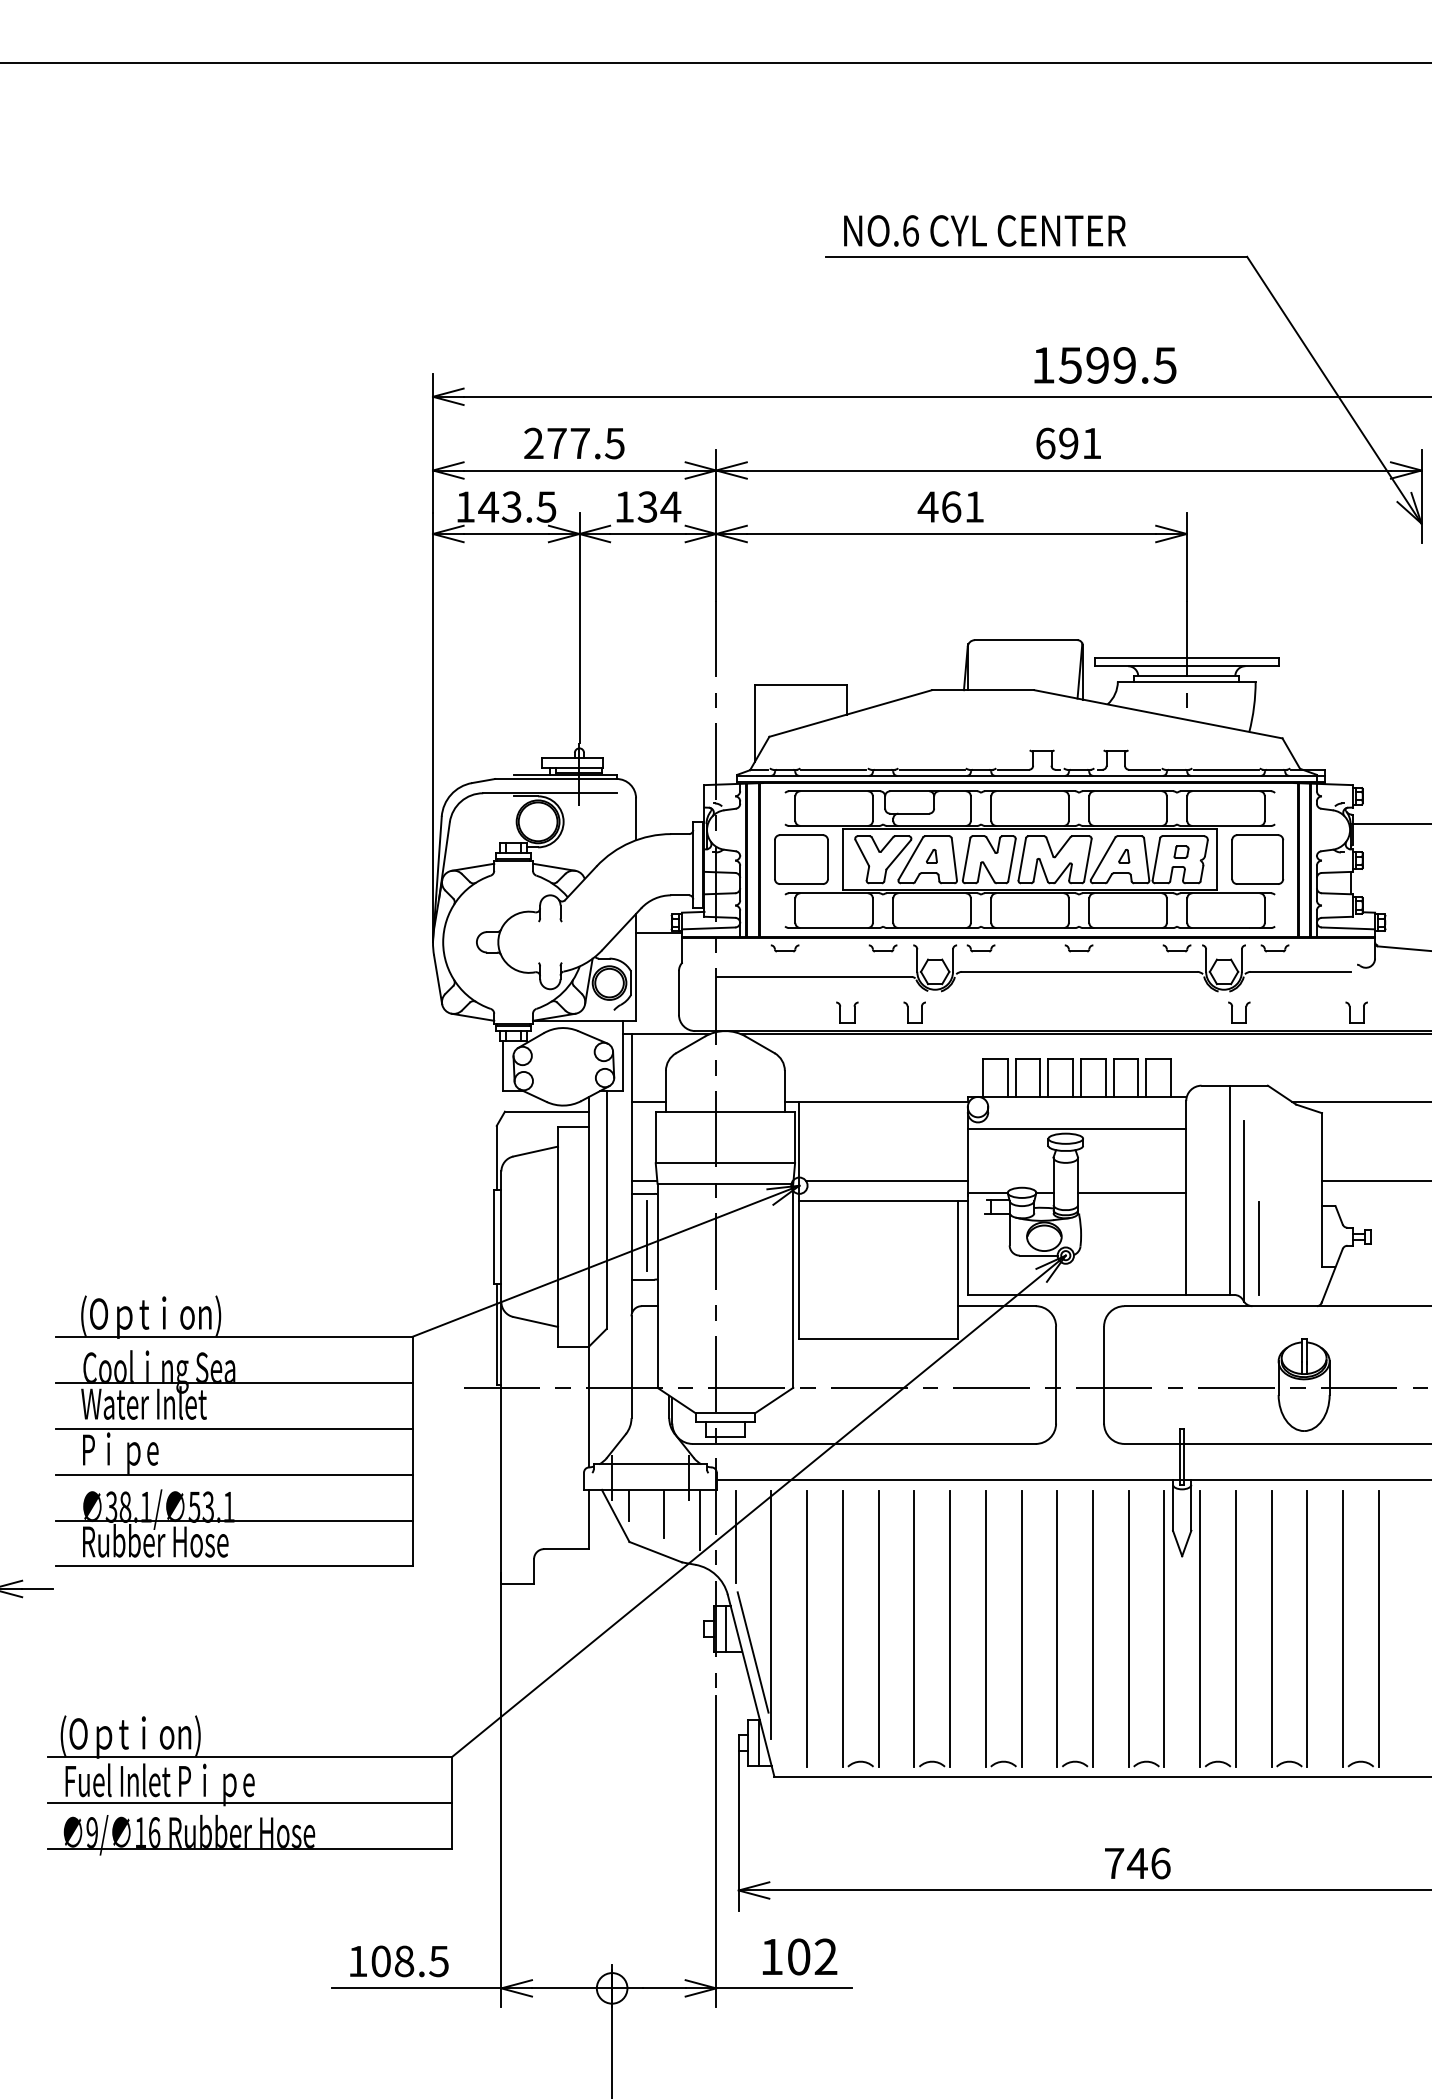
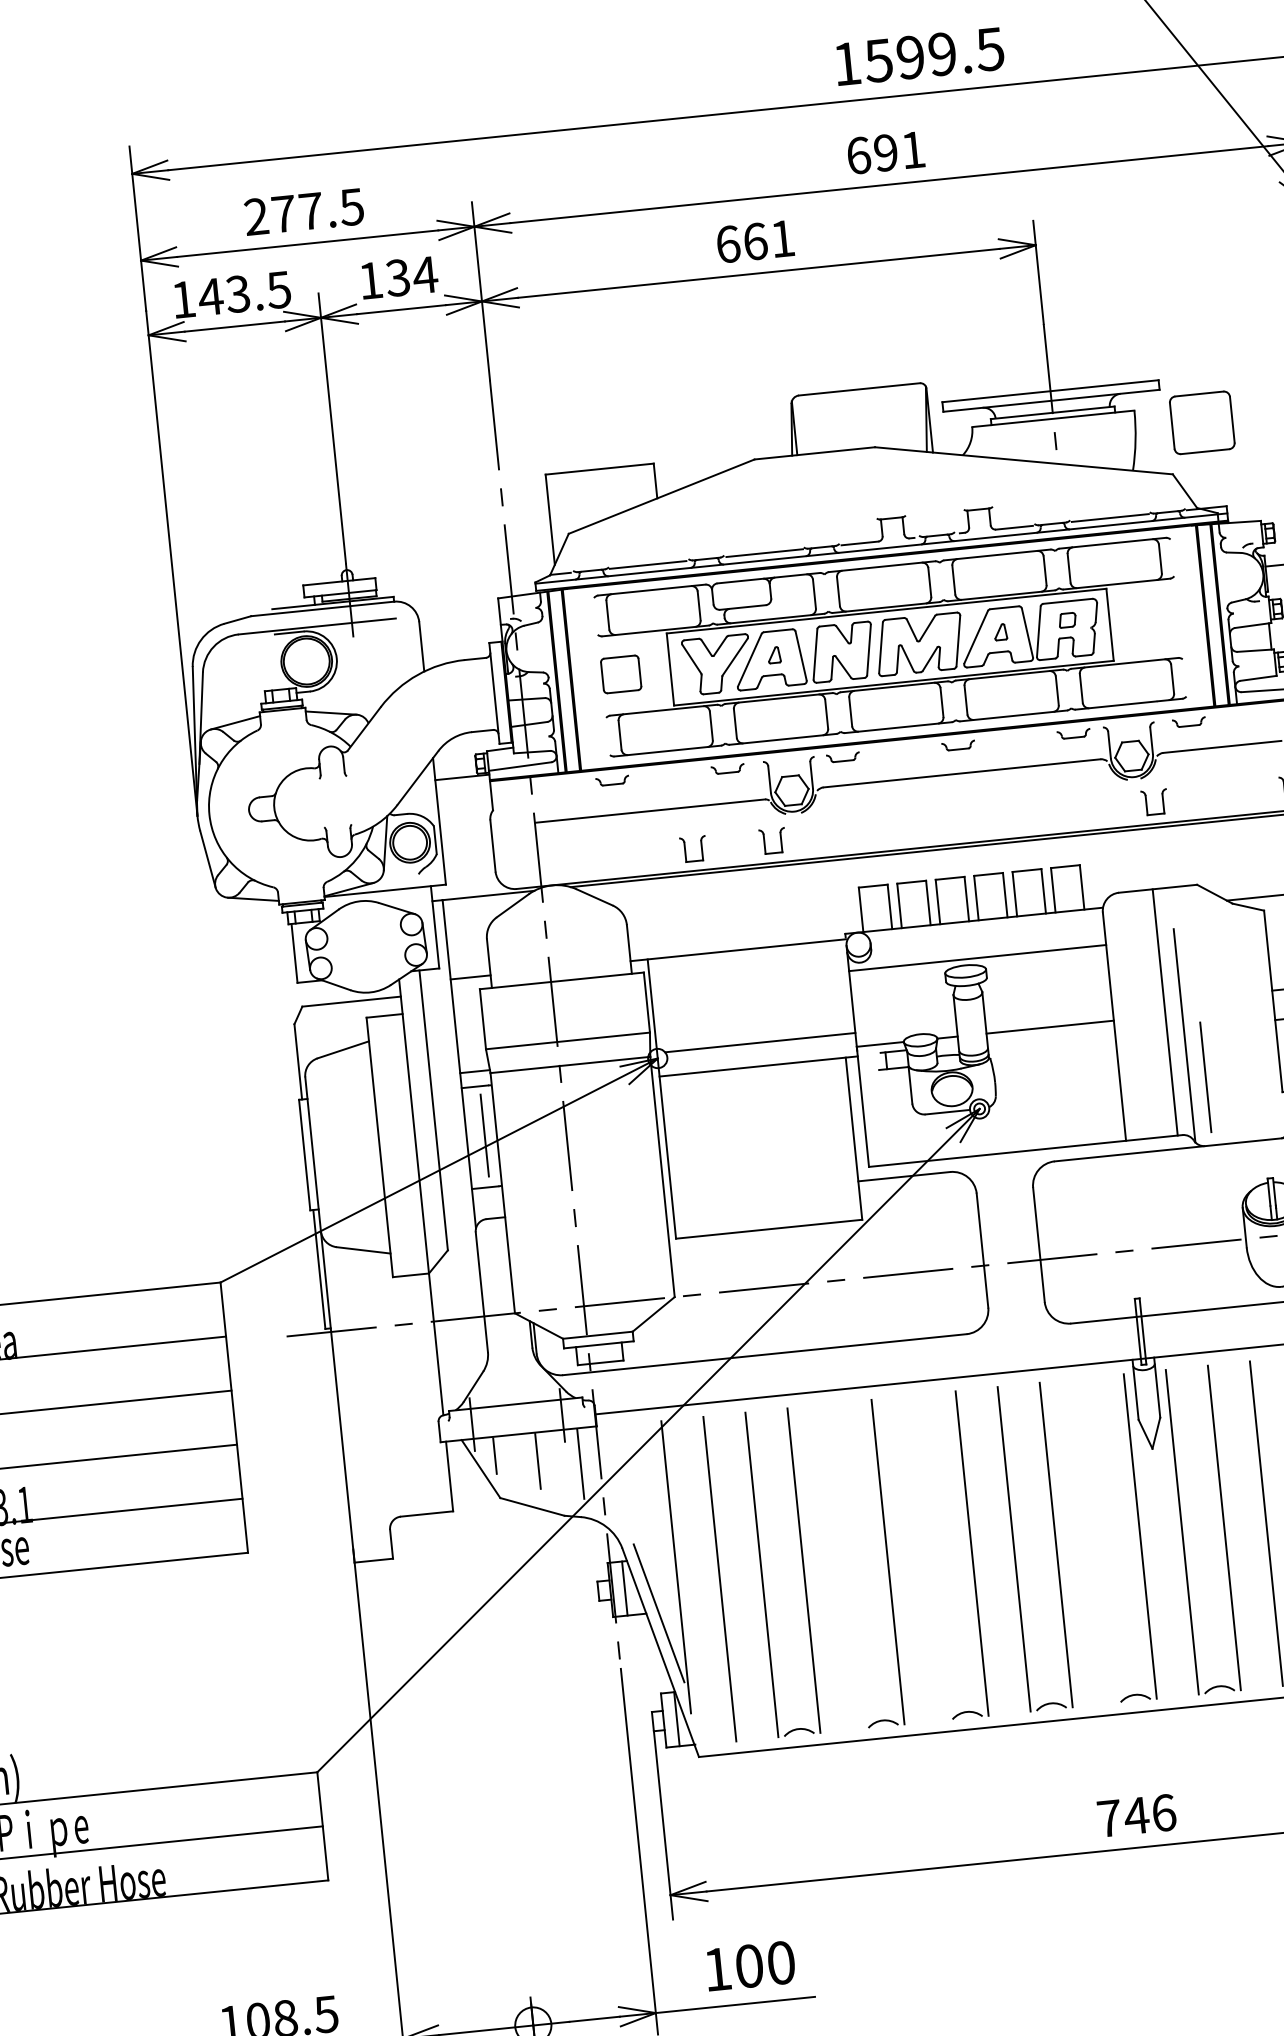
text: (927, 506) -> (727, 243), 461 -> 661
part: (801, 859) -> (621, 674), size x0.6
part: (1257, 859) -> (1202, 422), moved
line: (735, 1537) -> (624, 1480), removed
line: (914, 1628) -> (846, 1565), removed
line: (985, 1628) -> (929, 1557), removed
line: (1128, 1628) -> (1097, 1540), removed
text: (825, 1956) -> (780, 1962), 102 -> 100

